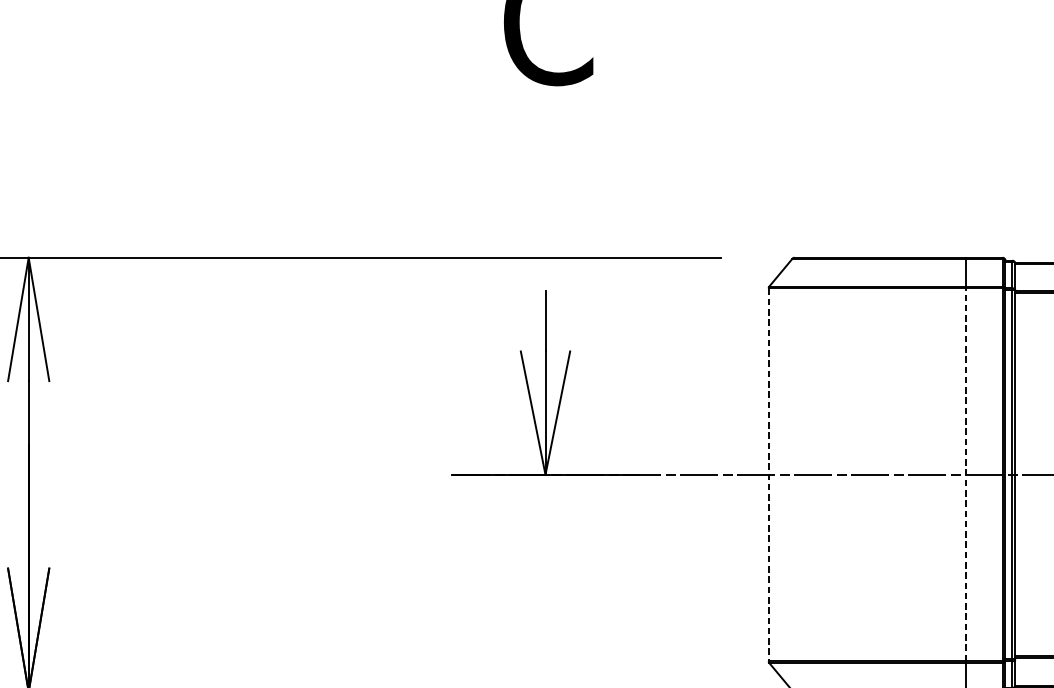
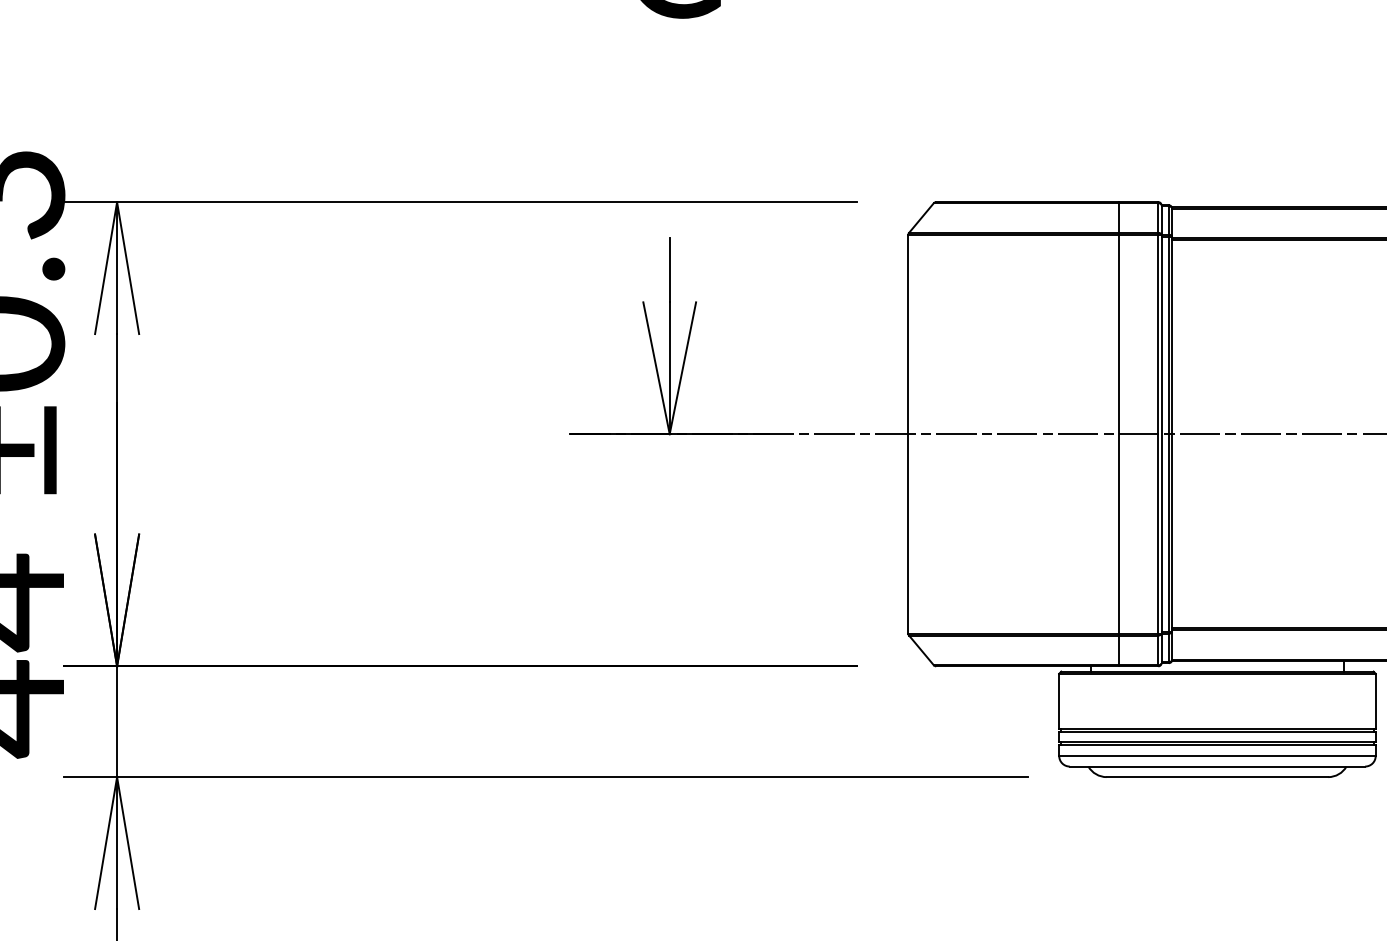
line: (966, 474) -> (1119, 433), dashed -> solid
line: (768, 475) -> (908, 434), dashed -> solid

